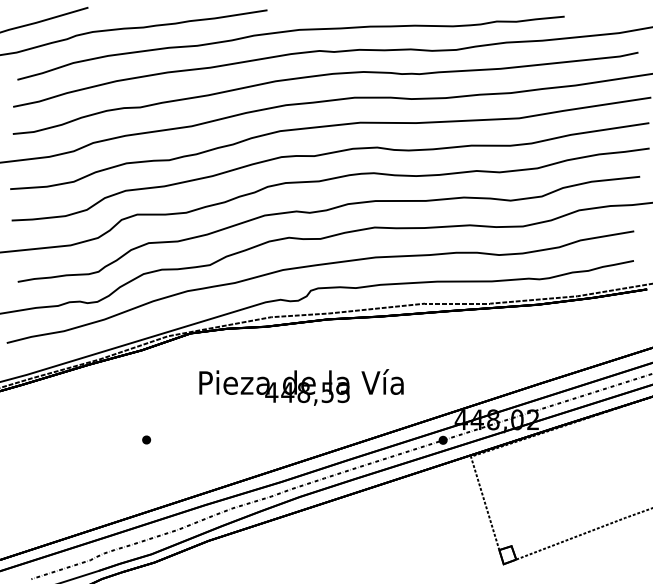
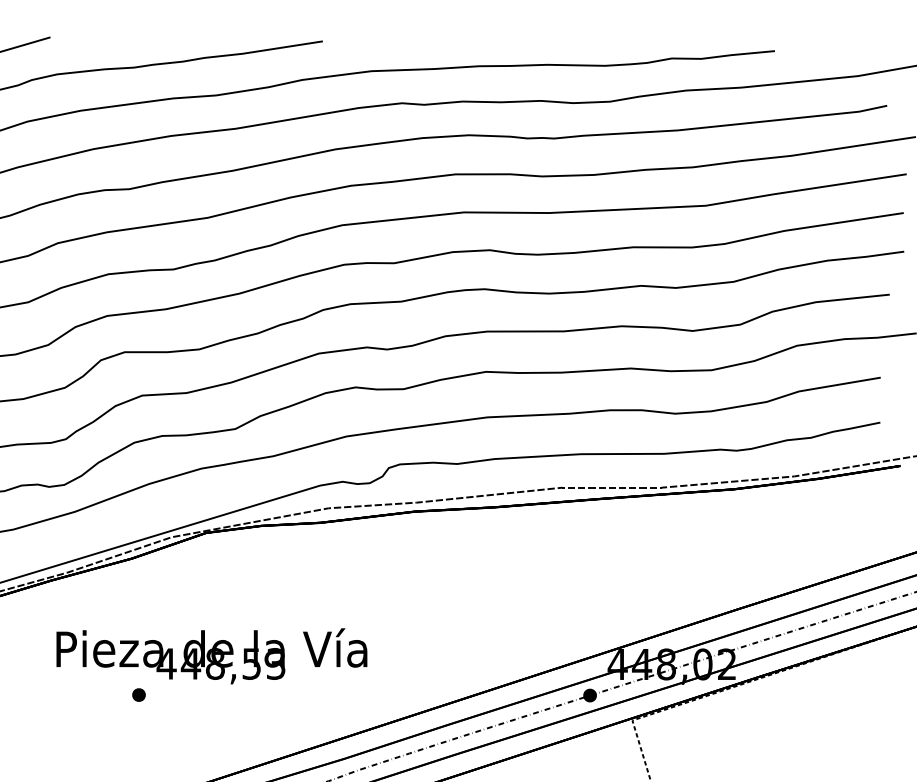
text: (301, 387) -> (211, 656), moved

